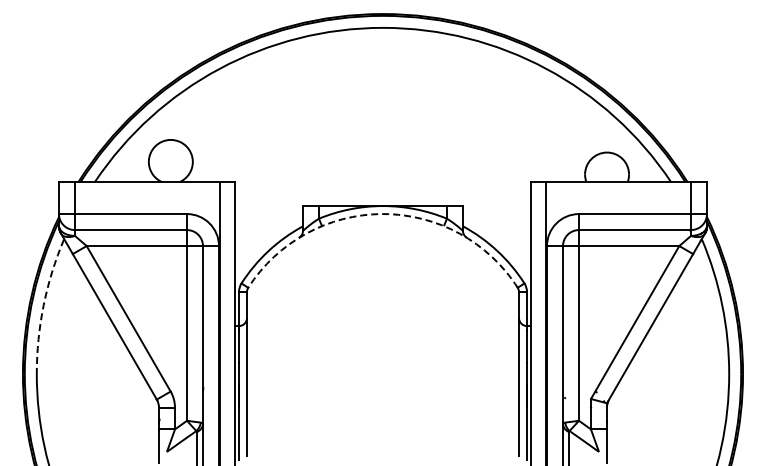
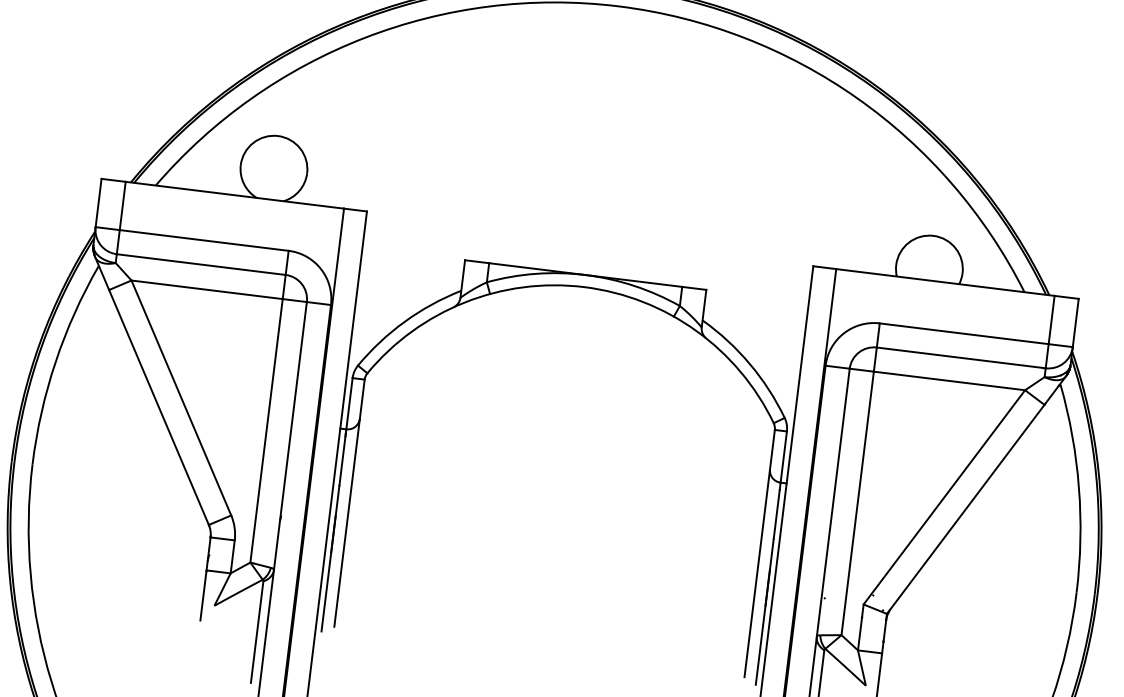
arc: (383, 214) -> (584, 287), dashed -> solid
arc: (43, 305) -> (55, 362), dashed -> solid

